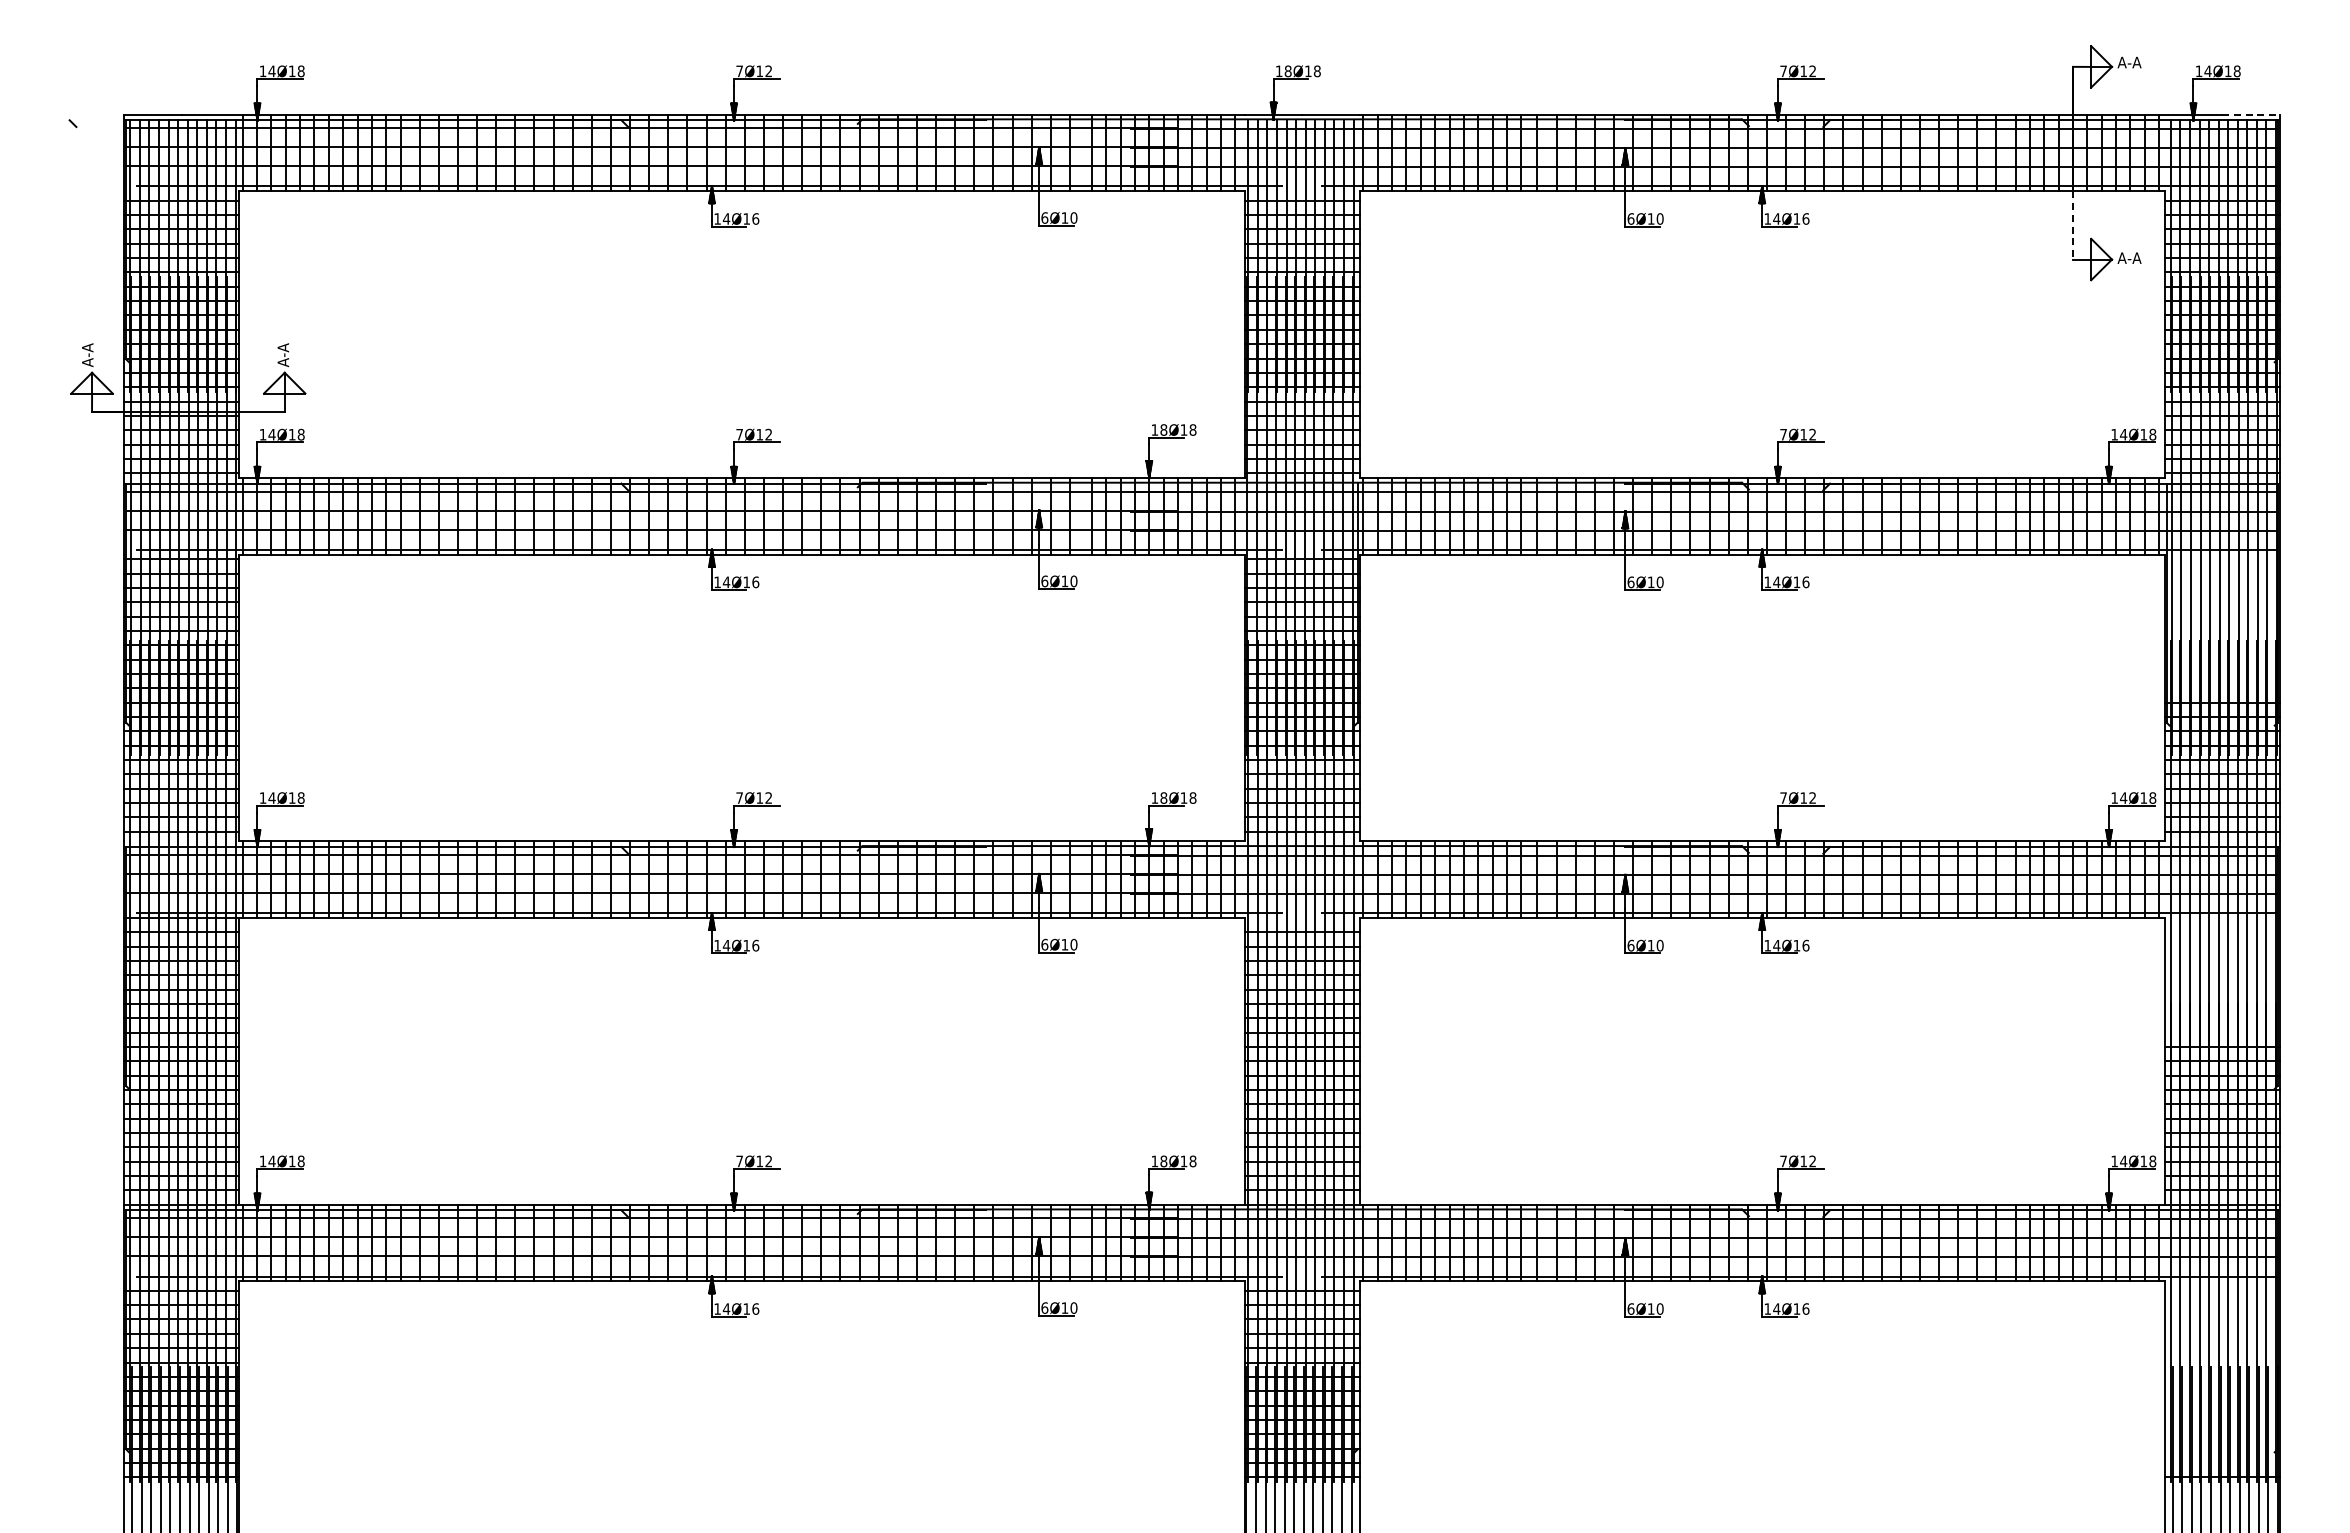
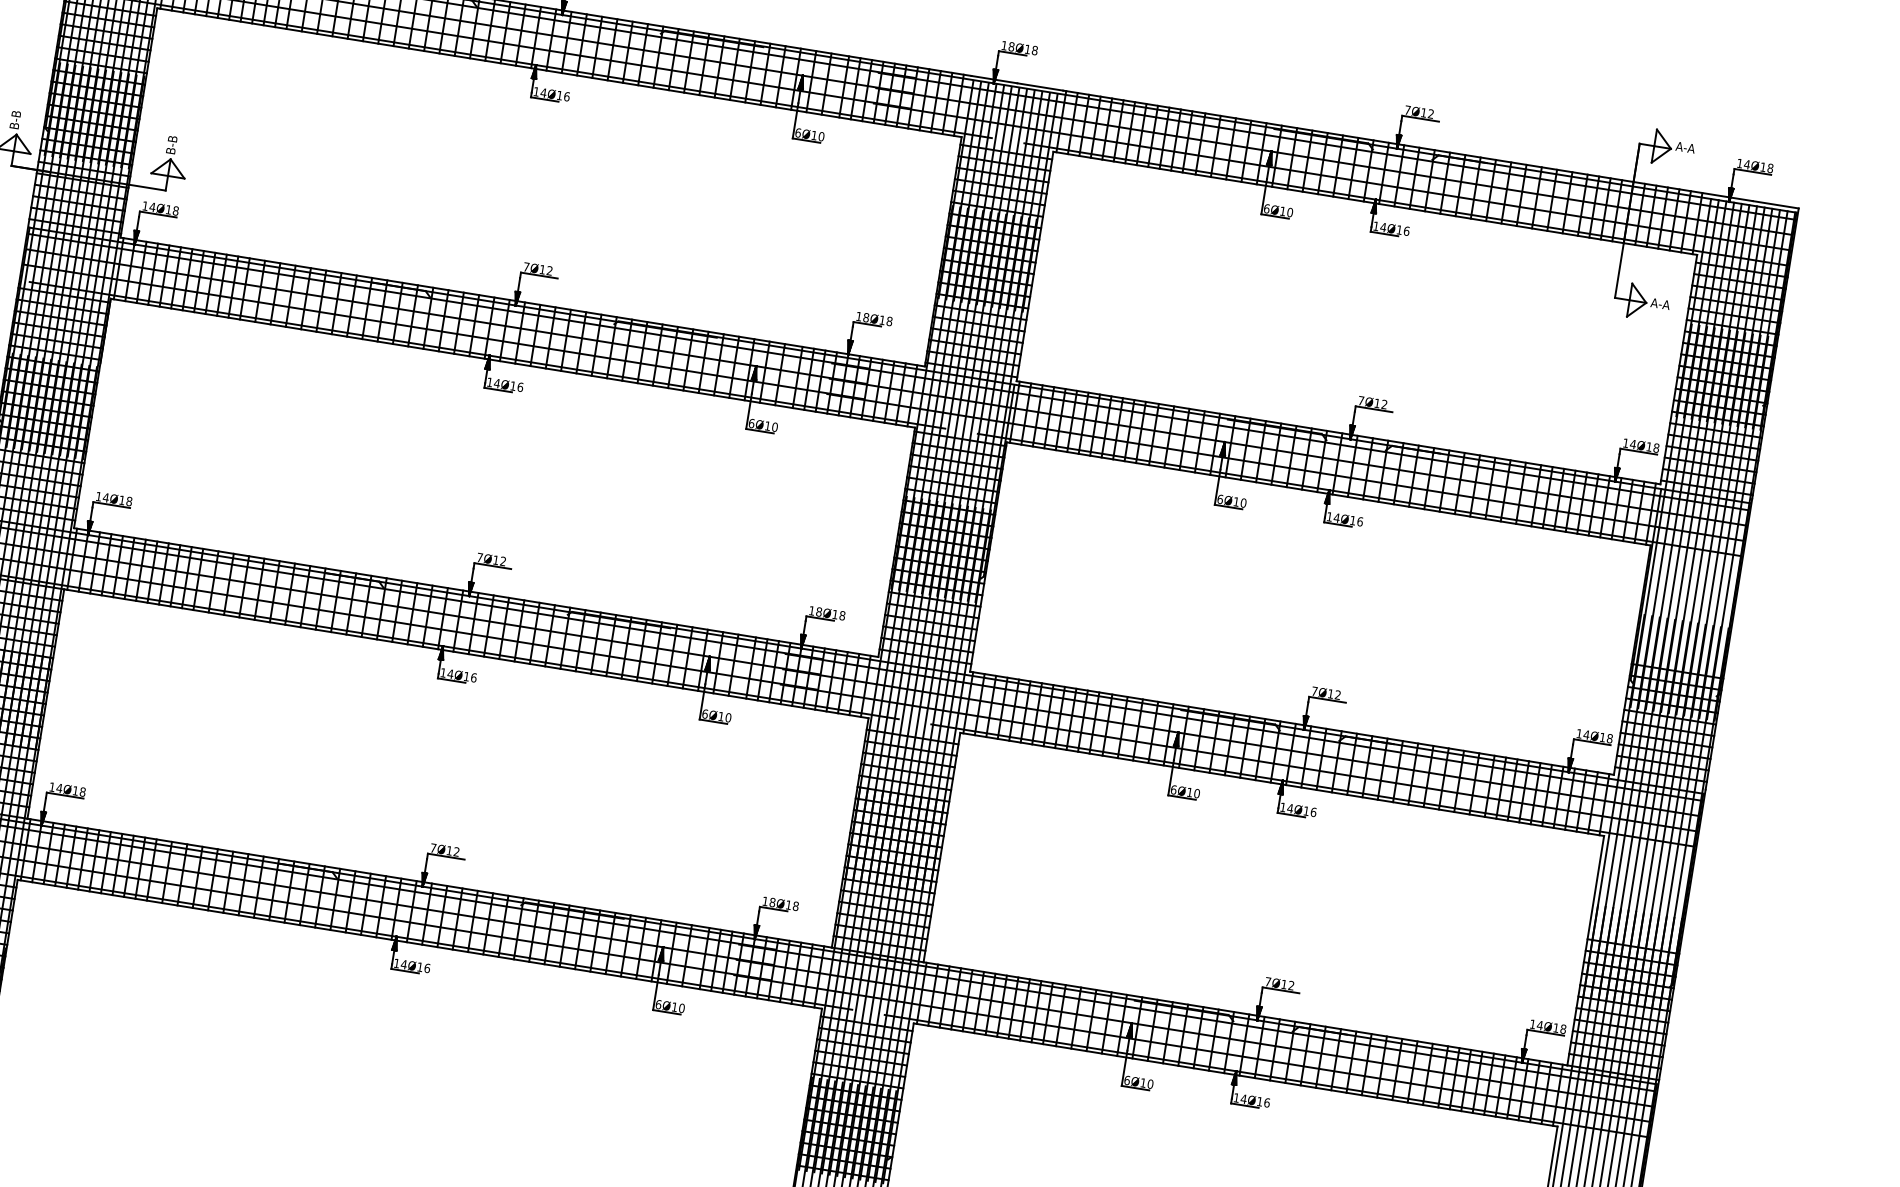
line: (2250, 114) -> (1775, 204), dashed -> solid
line: (2072, 225) -> (1619, 270), dashed -> solid
text: (87, 355) -> (15, 120), A-A -> B-B
text: (283, 355) -> (171, 145), A-A -> B-B

